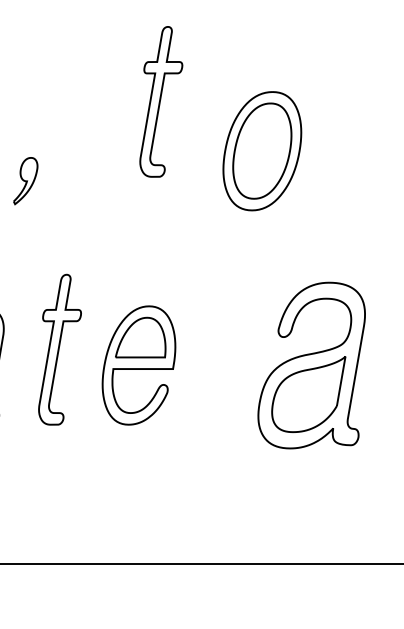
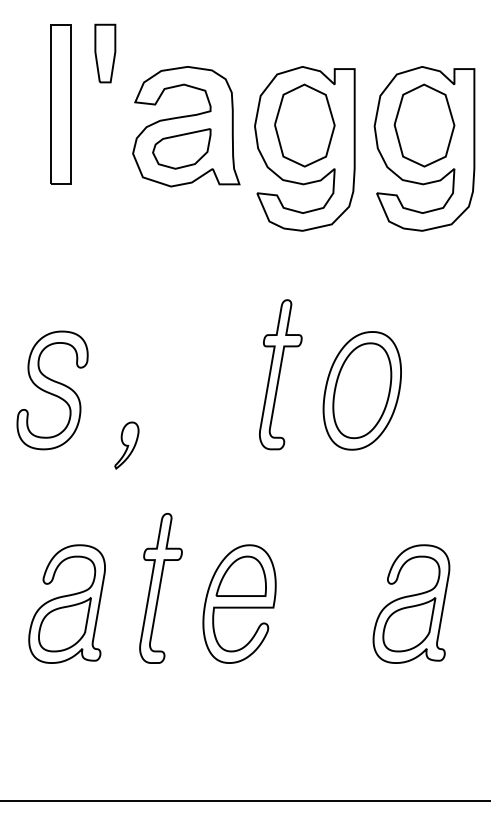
part: (161, 101) -> (280, 374), moved
part: (25, 181) -> (126, 445), moved
part: (311, 364) -> (411, 603), size x0.71

